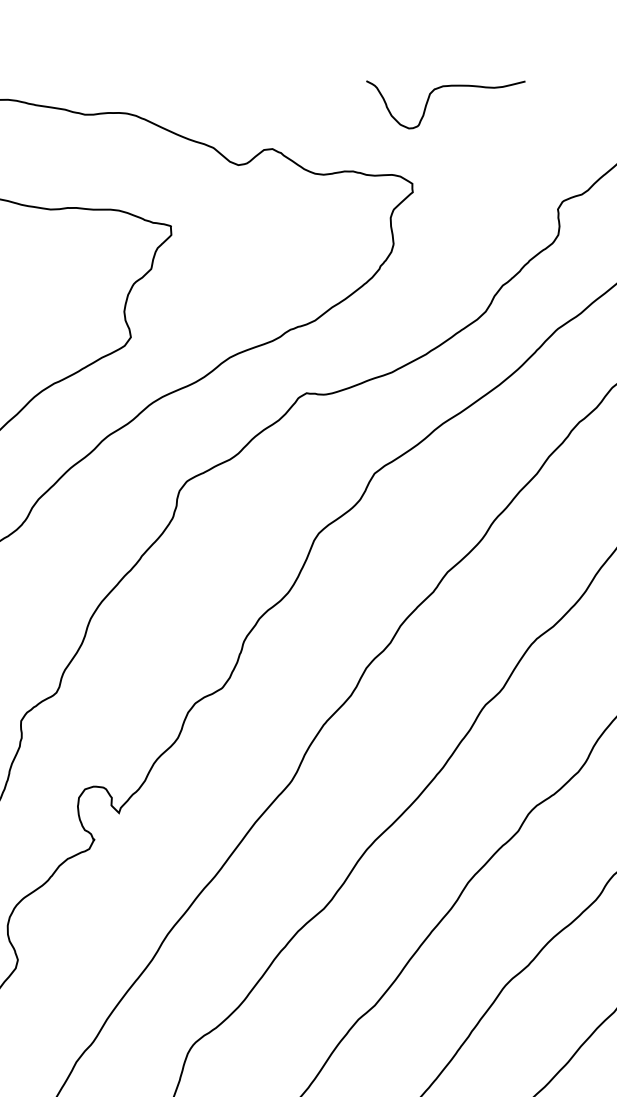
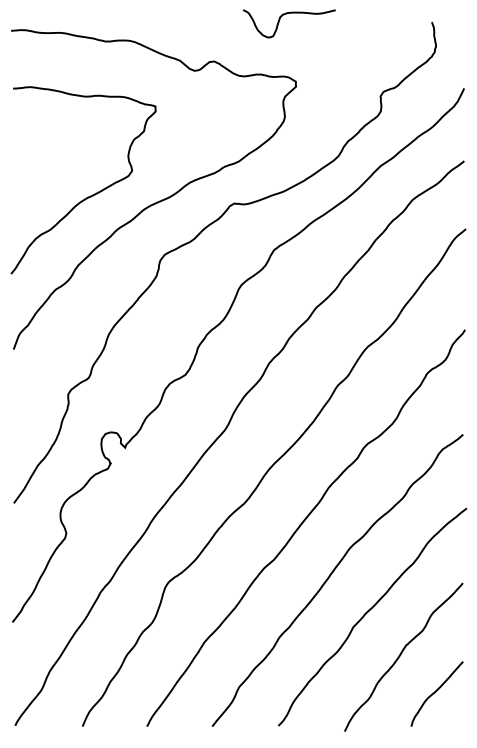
curve: (430, 99) -> (280, 20), moved

